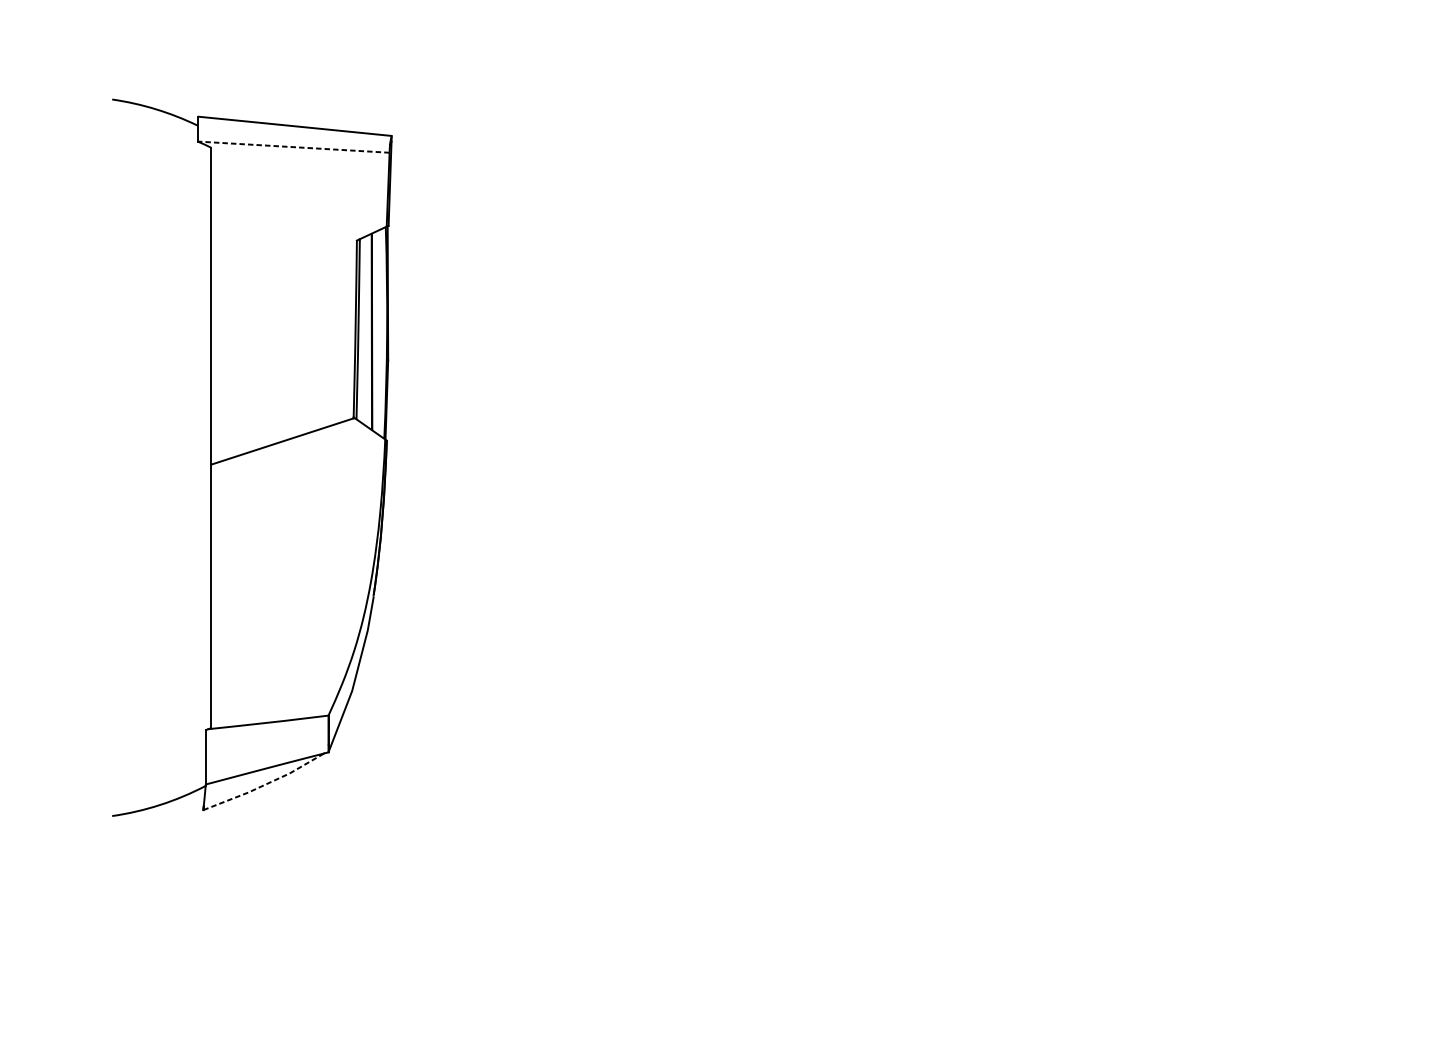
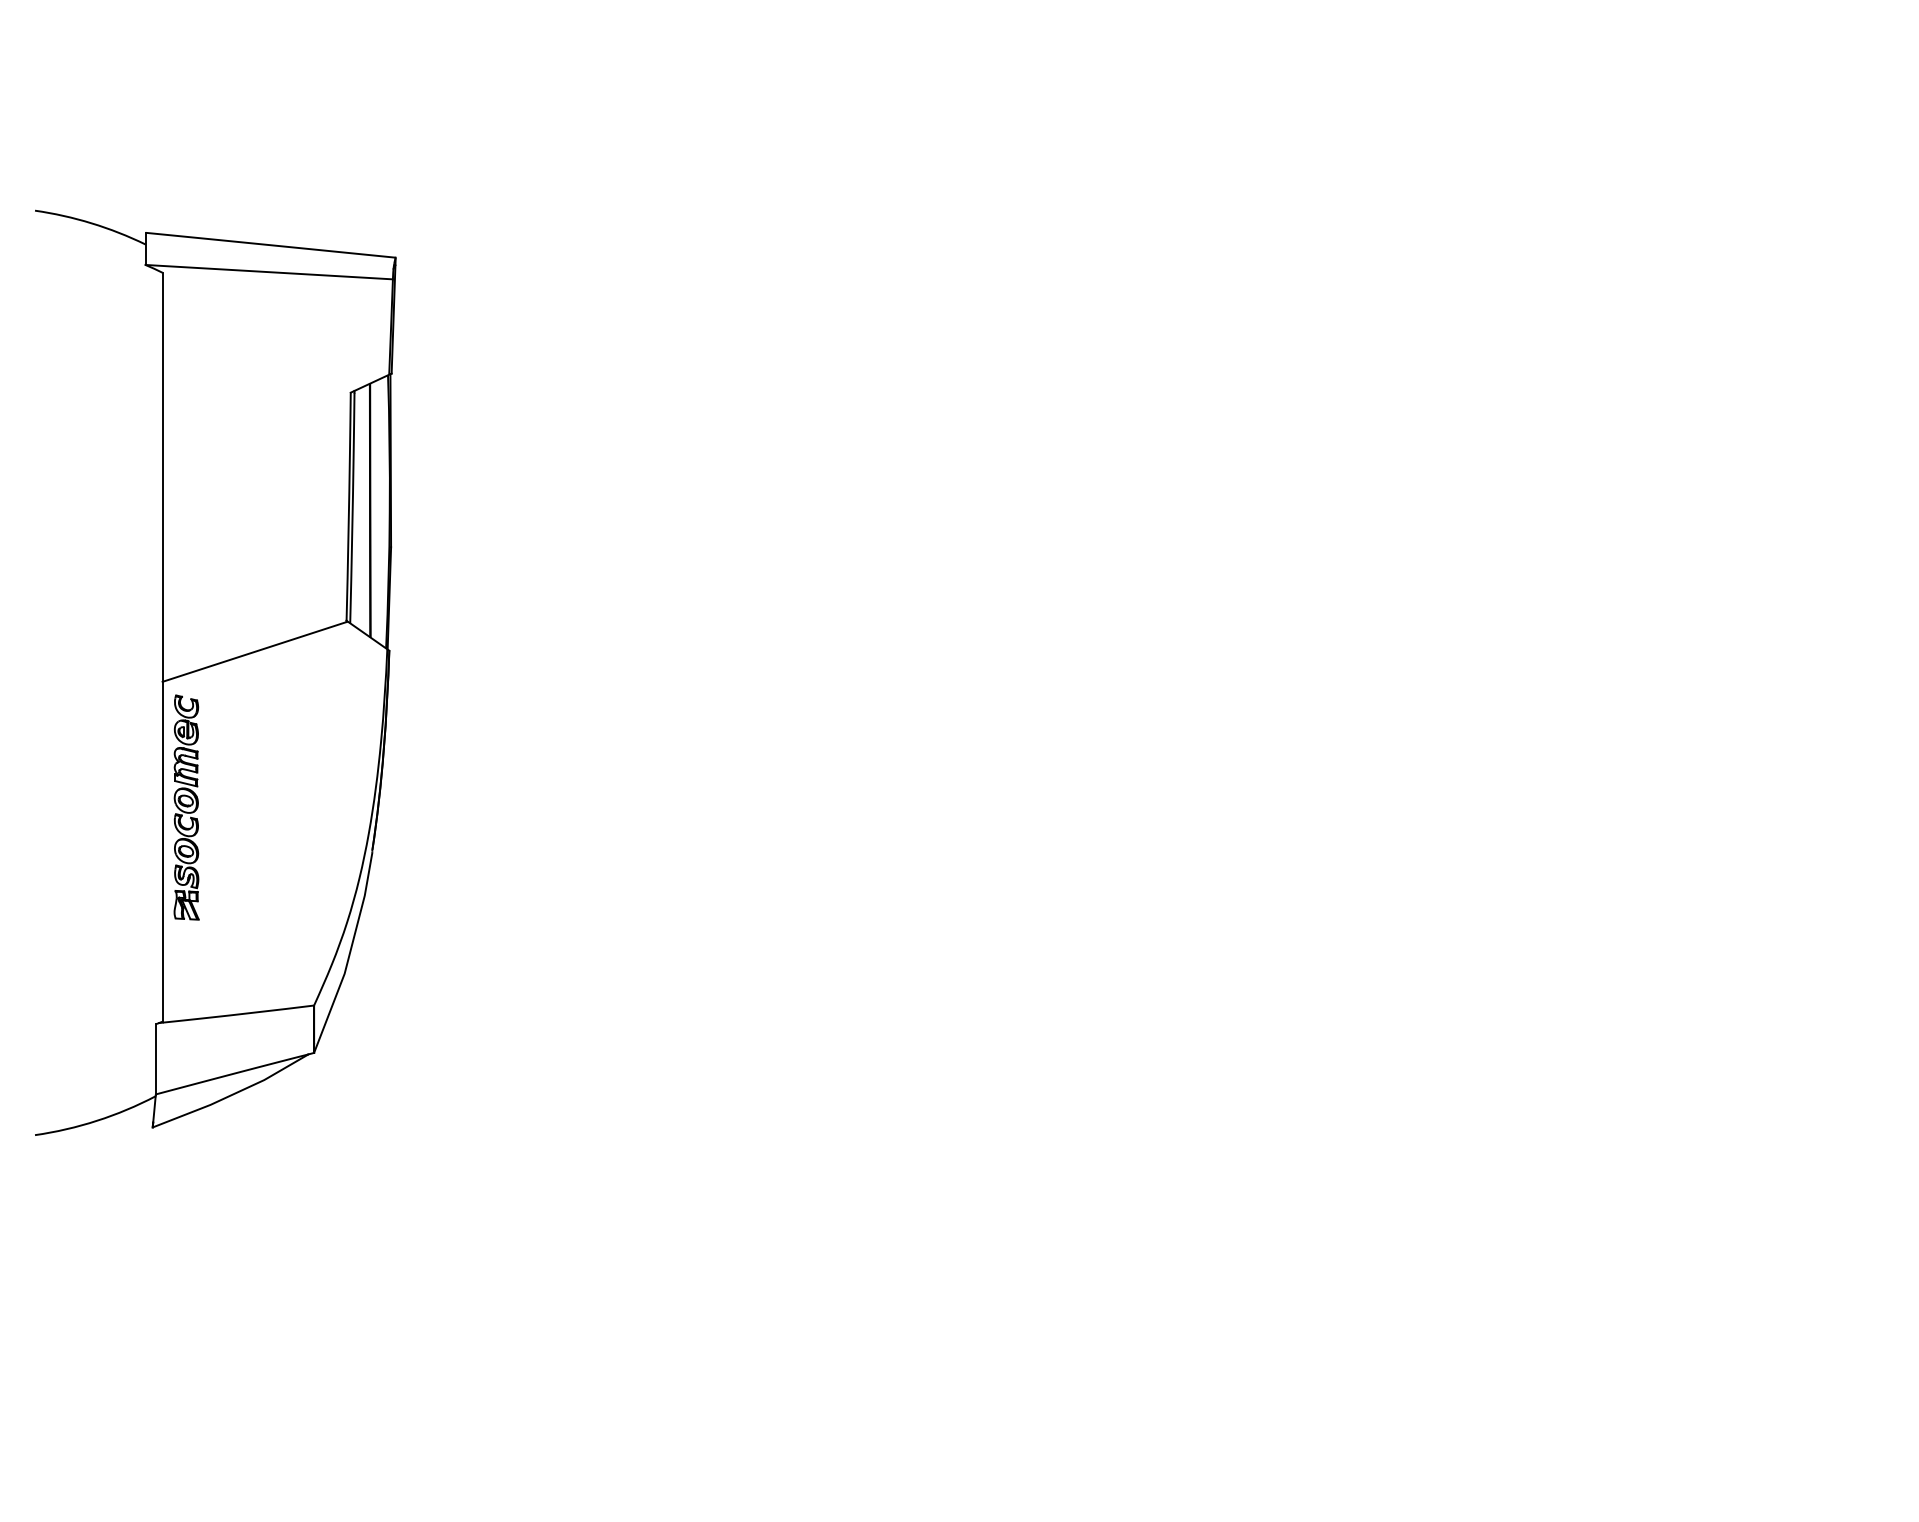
line: (293, 147) -> (269, 272), dashed -> solid
part: (229, 562) -> (186, 807), added
line: (265, 784) -> (232, 1094), dashed -> solid

